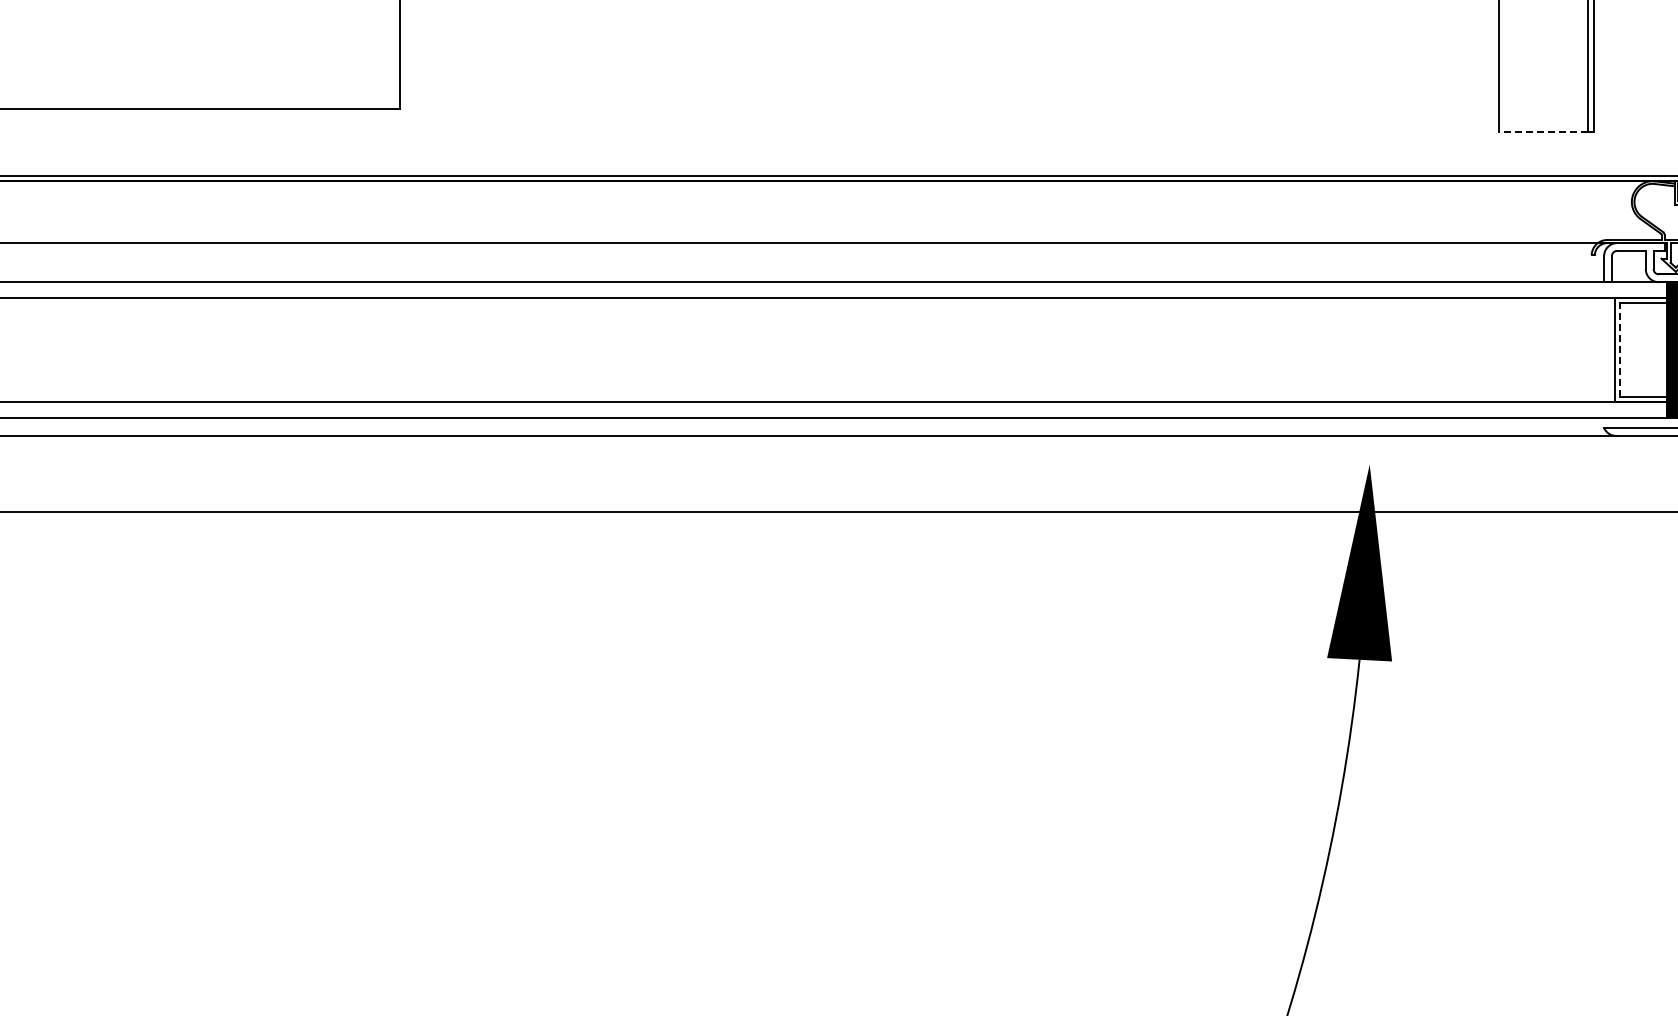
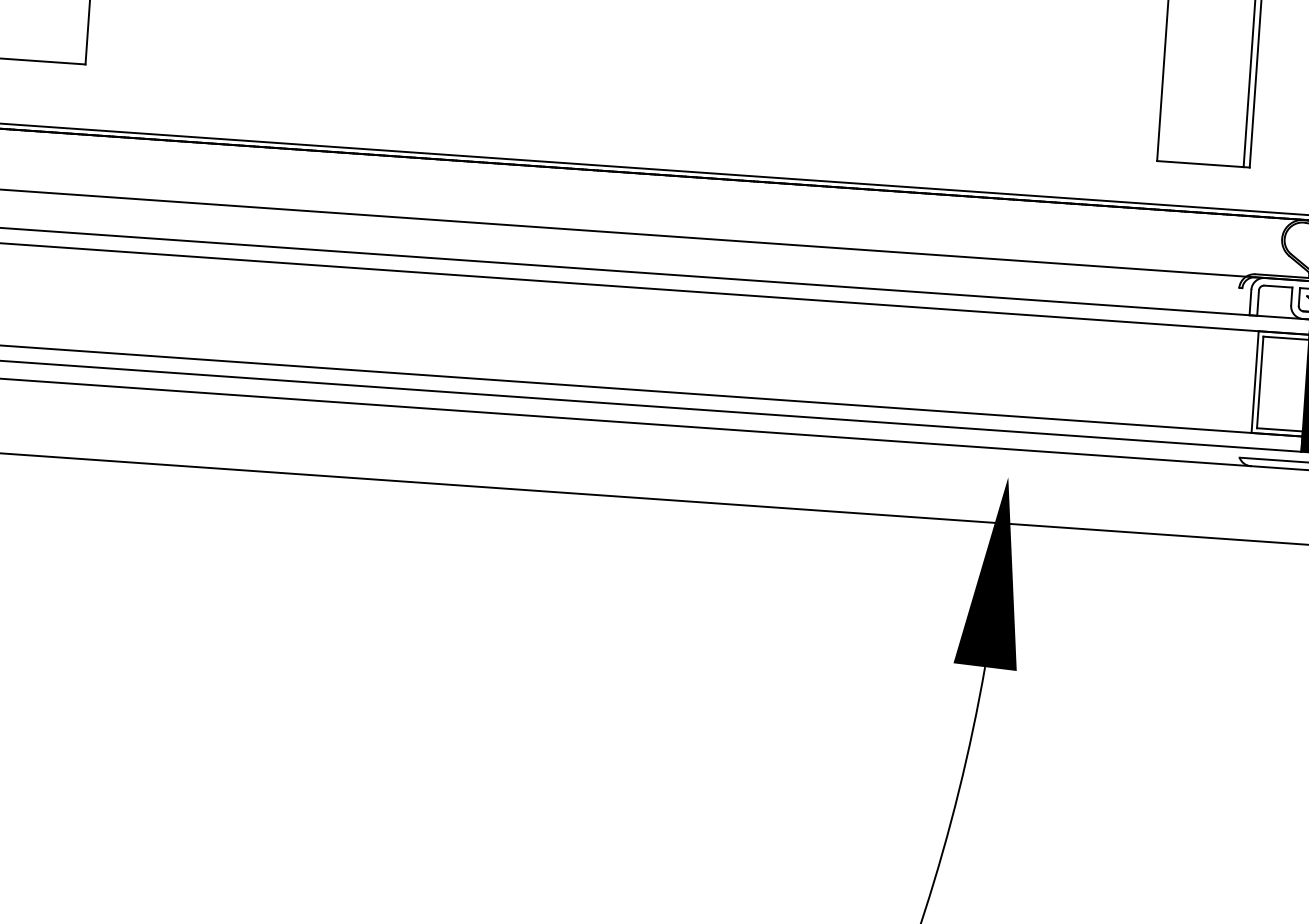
line: (1542, 131) -> (1199, 163), dashed -> solid
line: (1619, 349) -> (1259, 382), dashed -> solid

